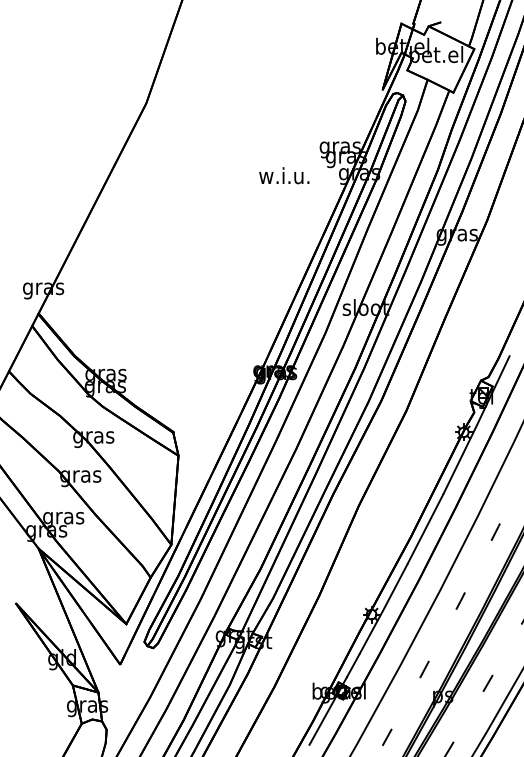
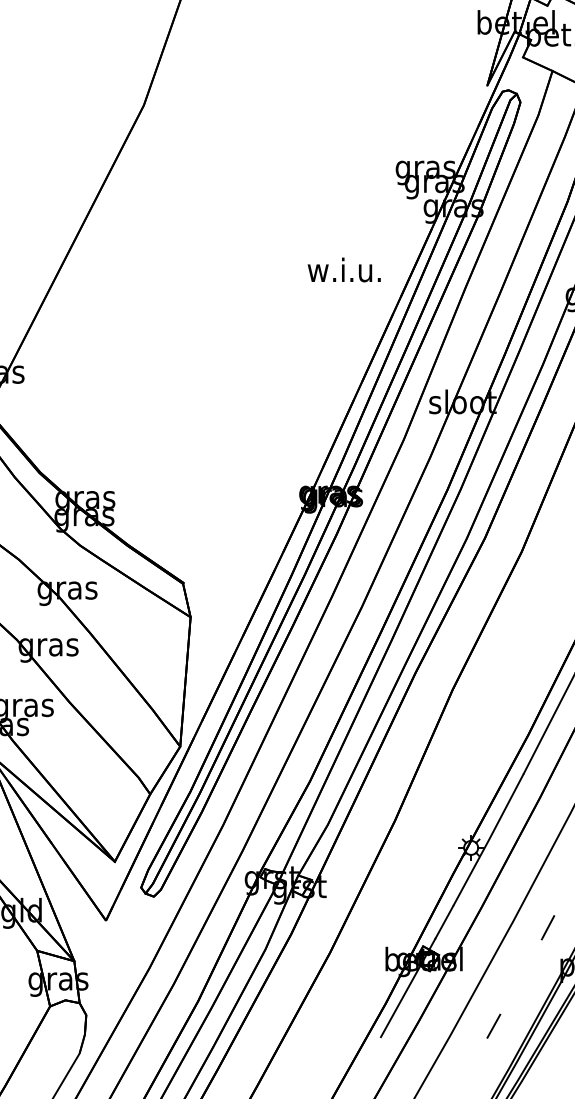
text: (284, 175) -> (344, 269), moved

